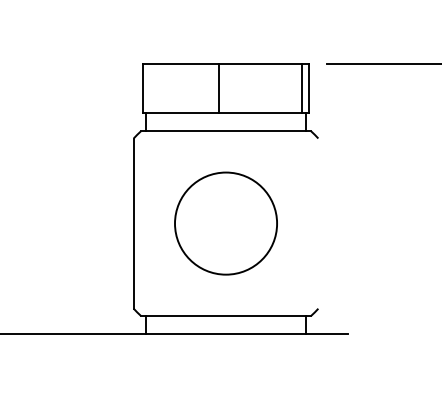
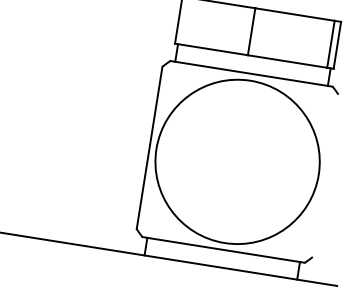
circle: (225, 223) -> (237, 161), size x1.67

